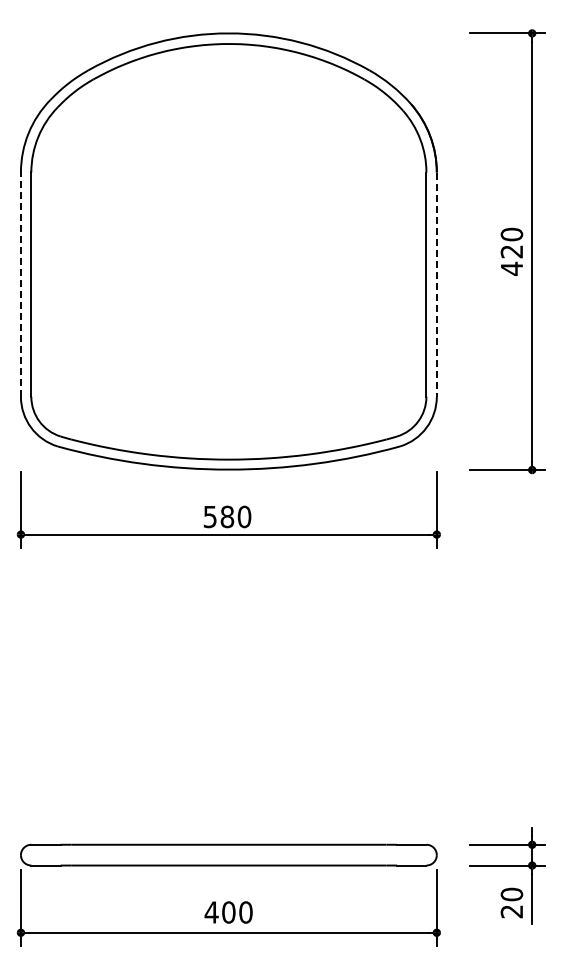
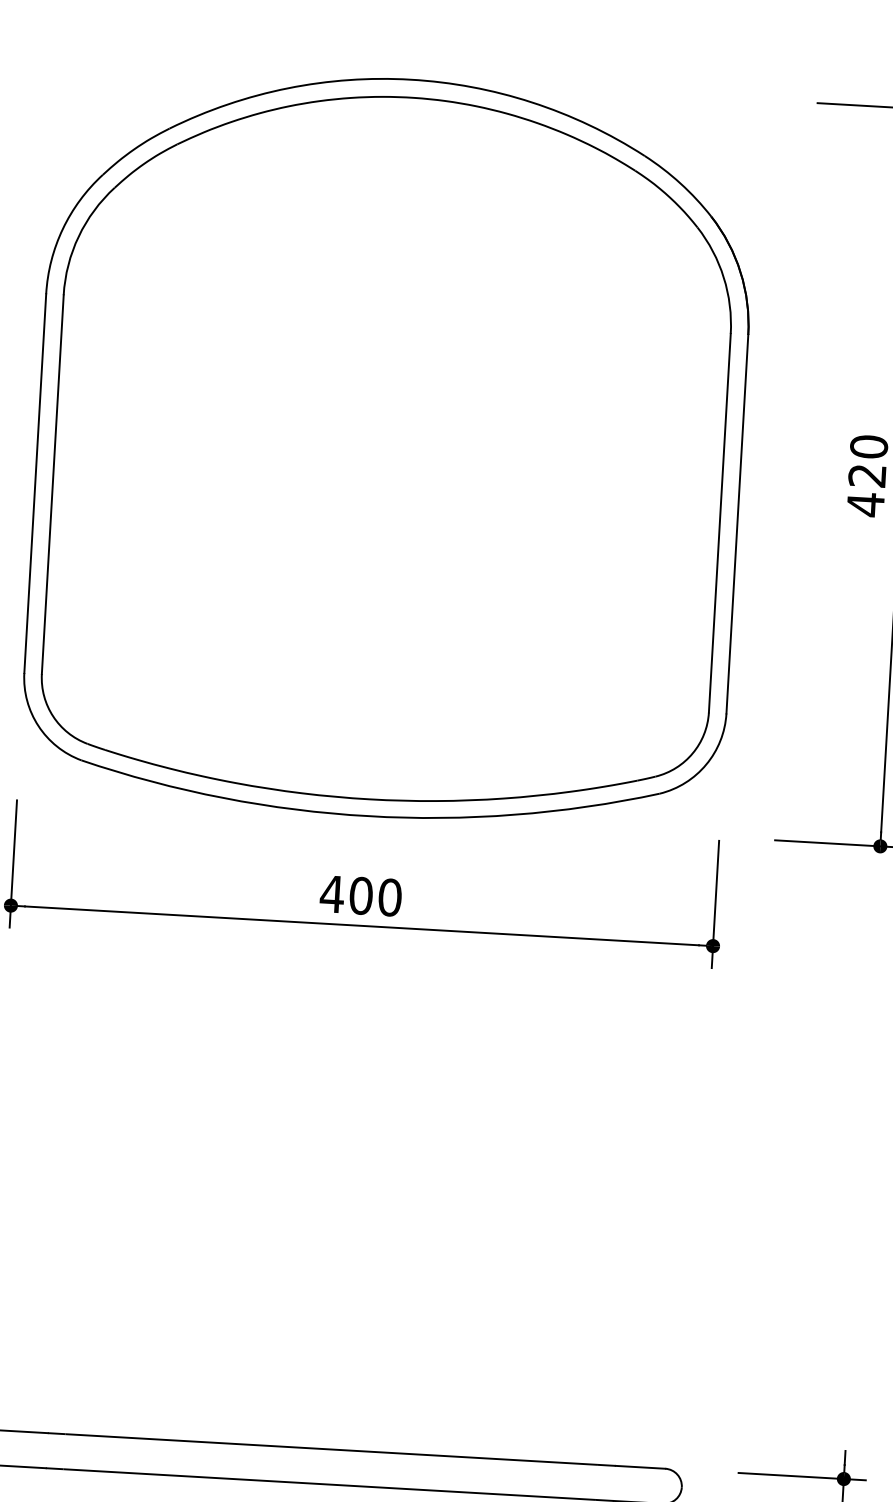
line: (20, 284) -> (34, 483), dashed -> solid
line: (436, 285) -> (736, 525), dashed -> solid
text: (218, 517) -> (346, 895), 580 -> 400

